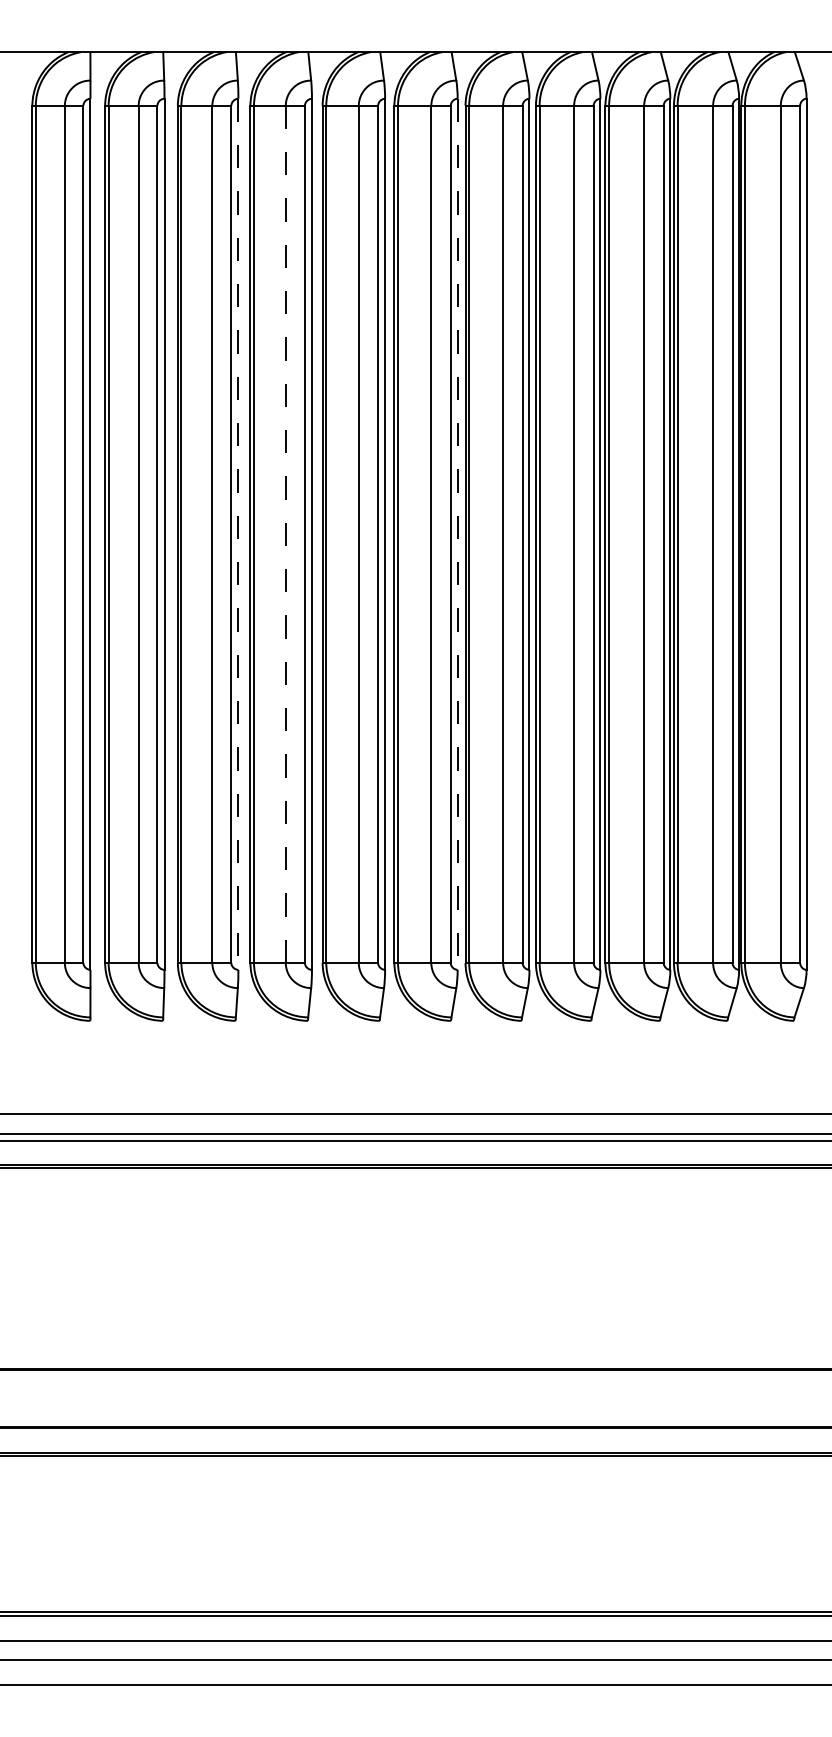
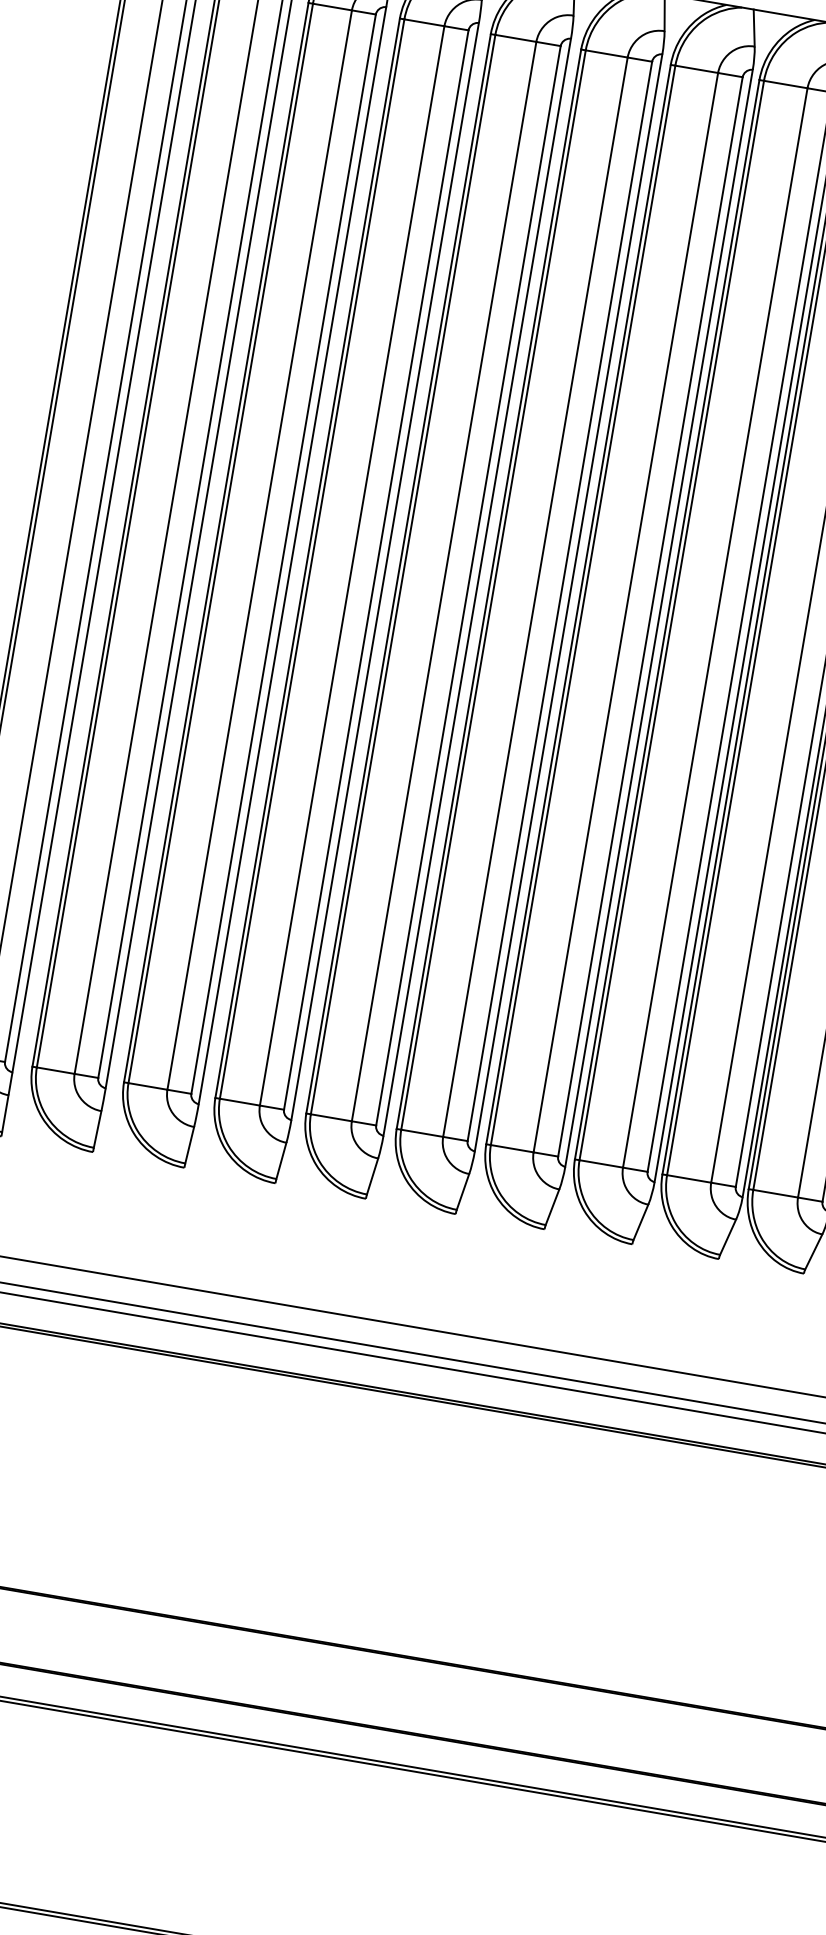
line: (238, 534) -> (292, 555), dashed -> solid
line: (285, 534) -> (351, 566), dashed -> solid
line: (457, 534) -> (568, 603), dashed -> solid

